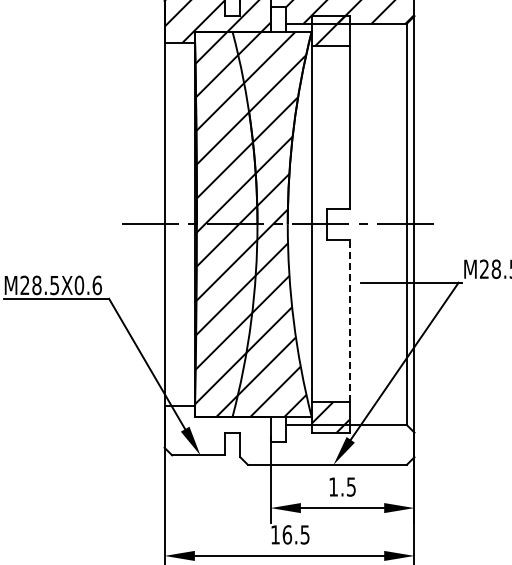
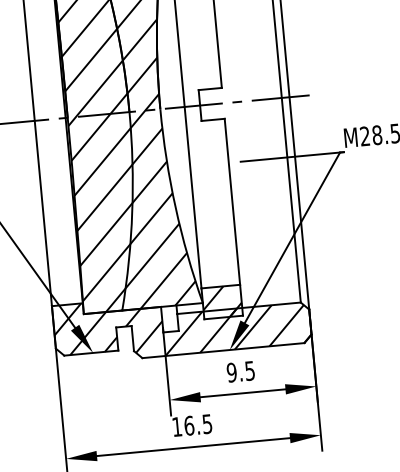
line: (349, 320) -> (232, 201), dashed -> solid
hatch: (289, 435) -> (182, 324), added
text: (333, 486) -> (231, 372), 1.5 -> 9.5

